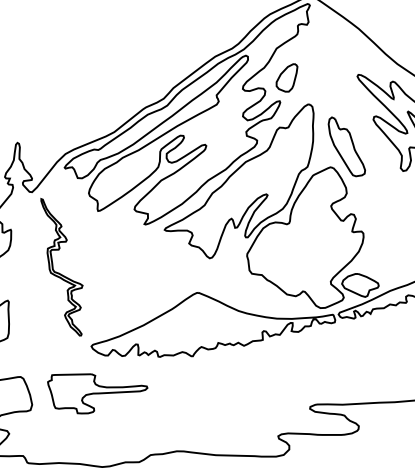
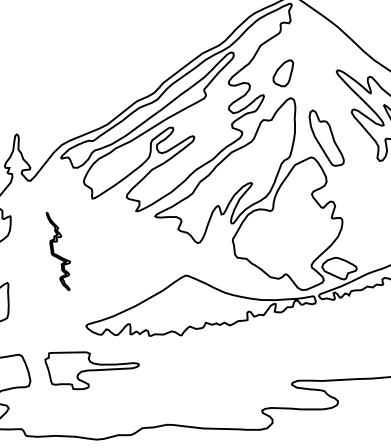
part: (287, 78) -> (283, 73), moved
part: (61, 267) -> (58, 251), size x0.6

